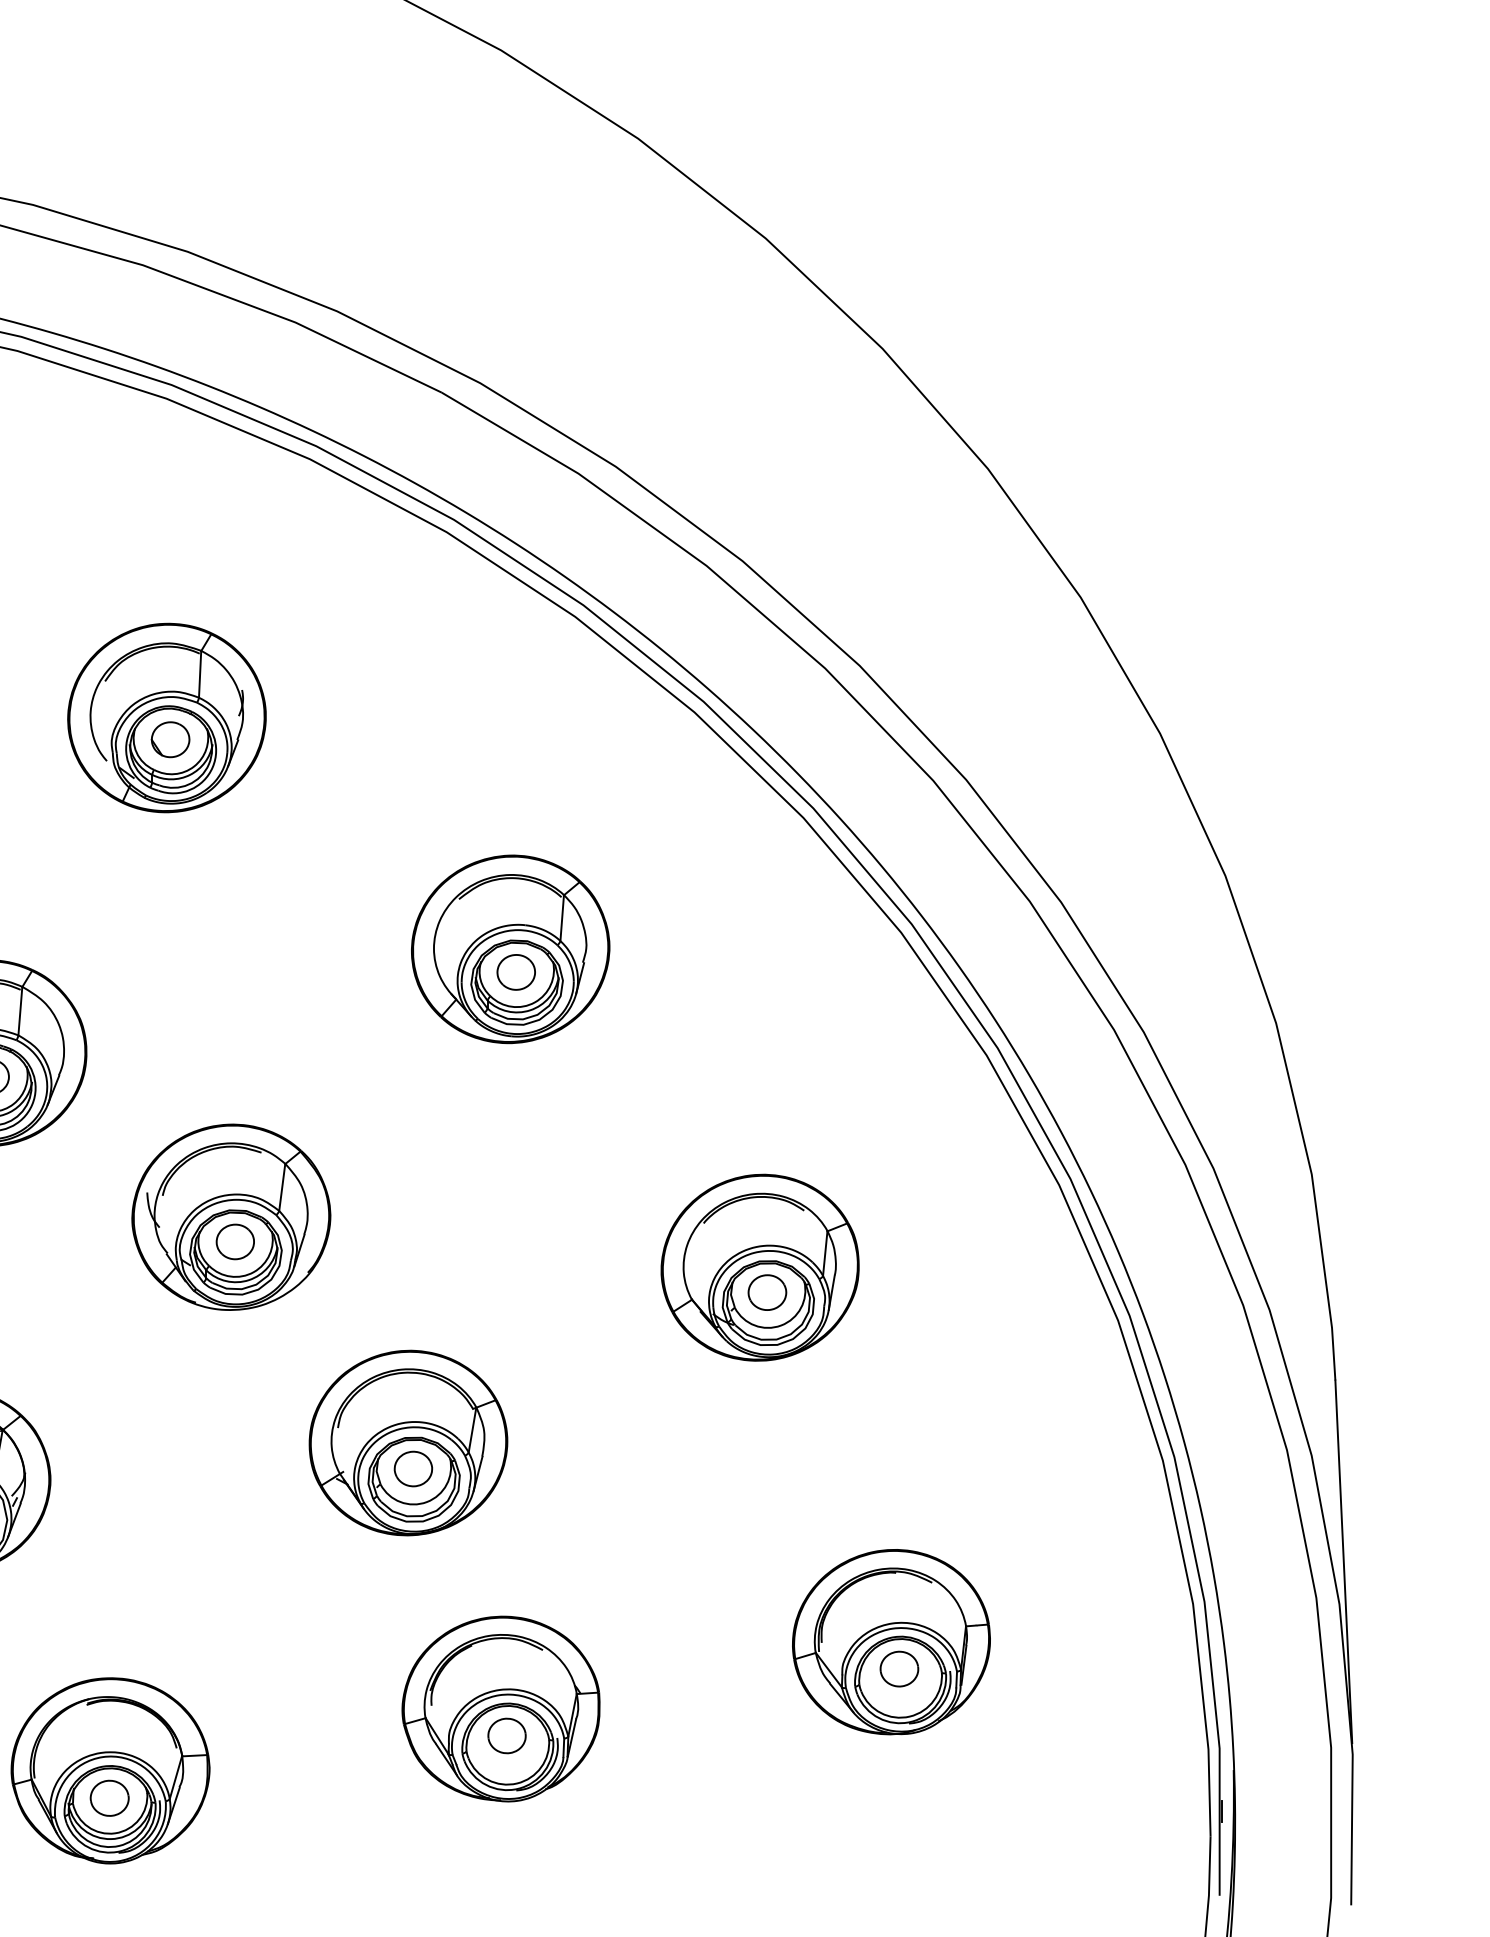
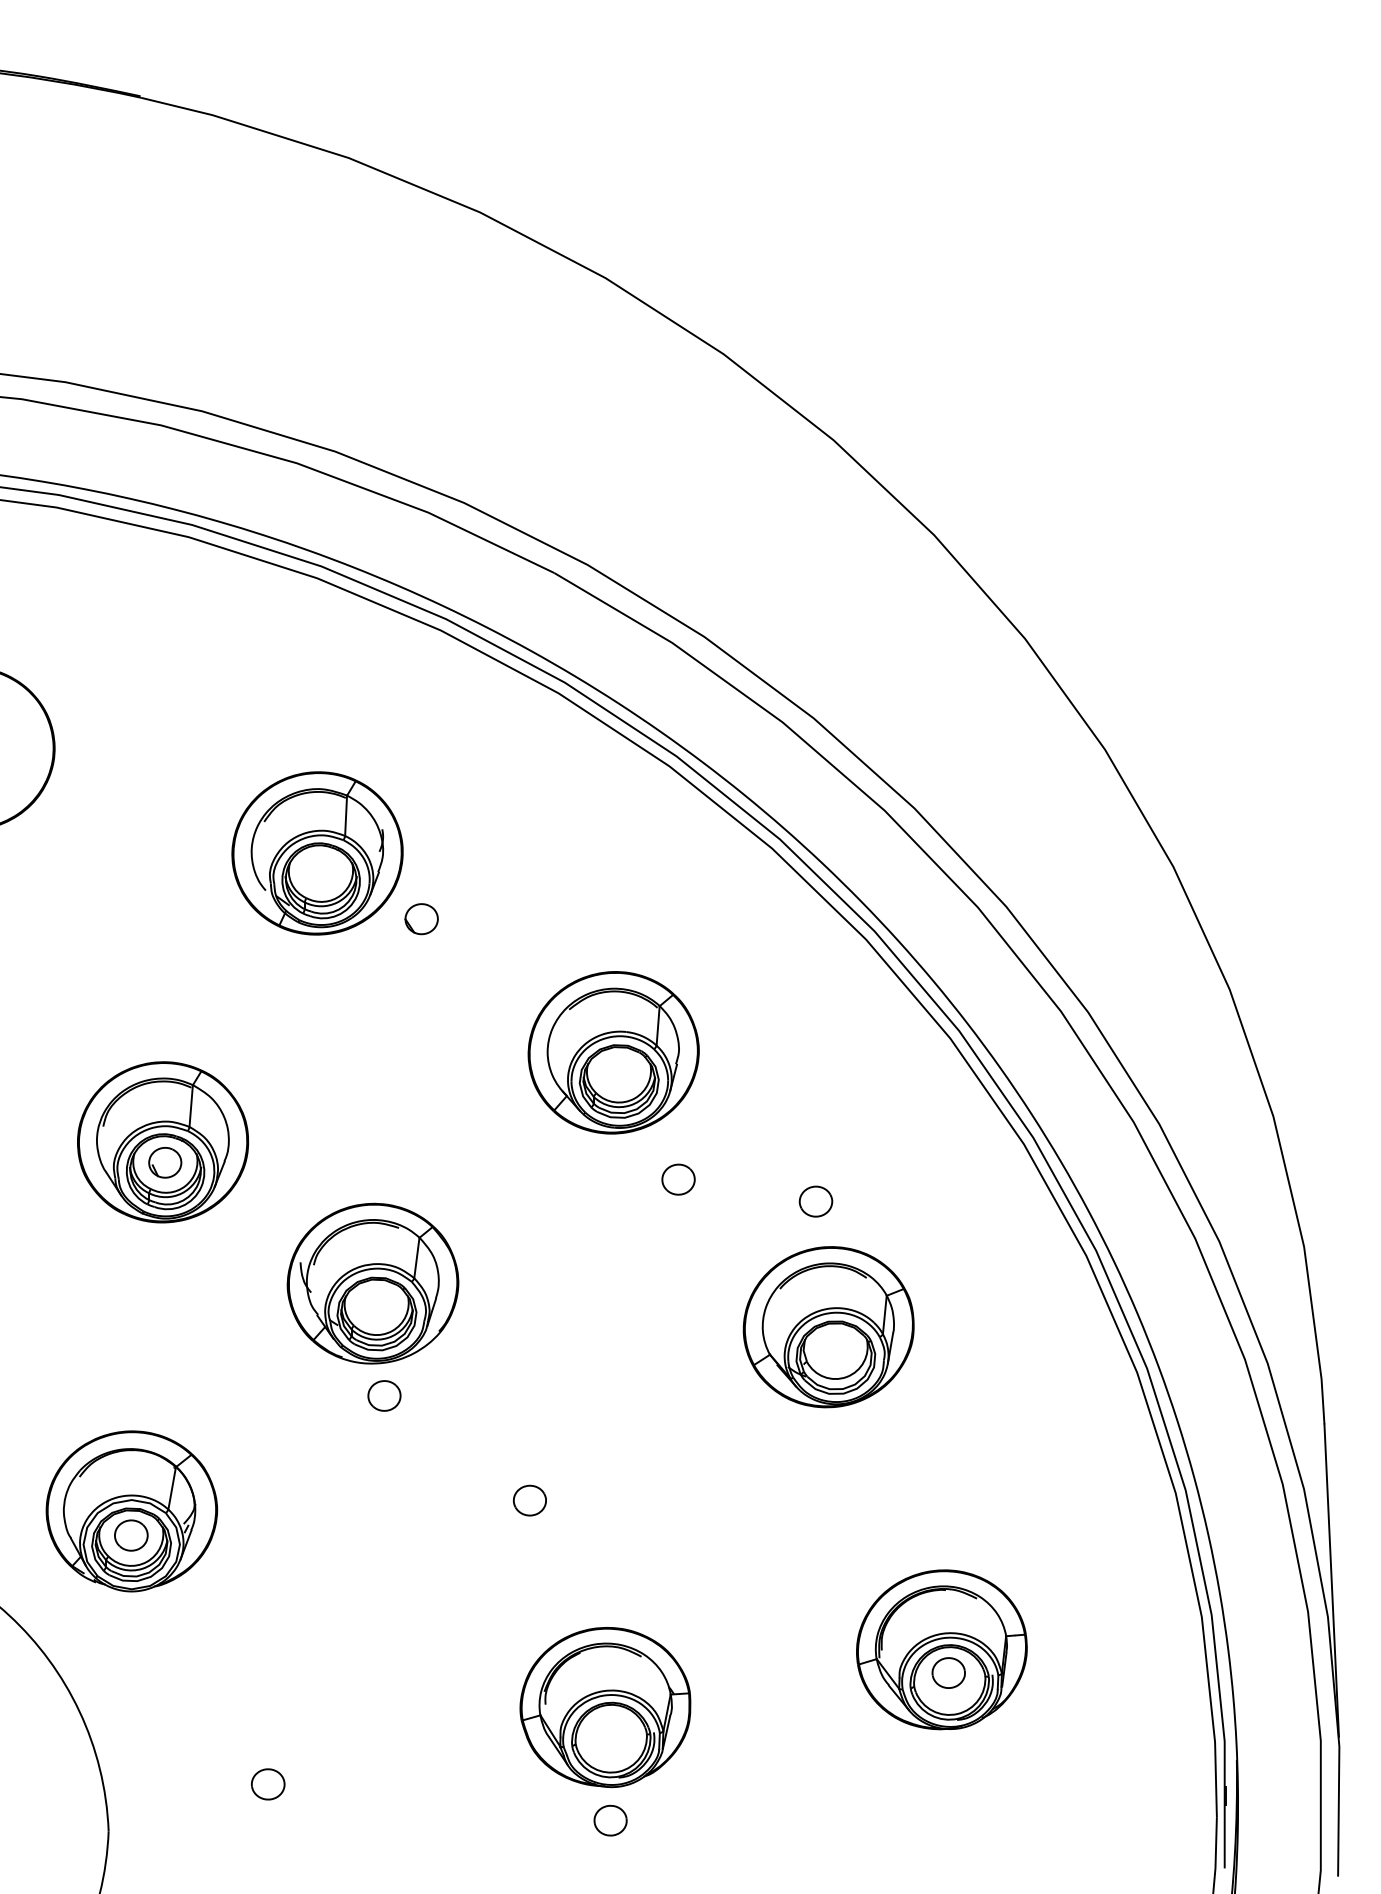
part: (170, 740) -> (421, 919), moved
part: (516, 972) -> (678, 1179), moved
part: (235, 1241) -> (384, 1395), moved
part: (766, 1292) -> (815, 1201), moved
part: (408, 1442) -> (525, 1477), removed
part: (506, 1735) -> (610, 1820), moved
part: (110, 1770) -> (268, 1760), removed

